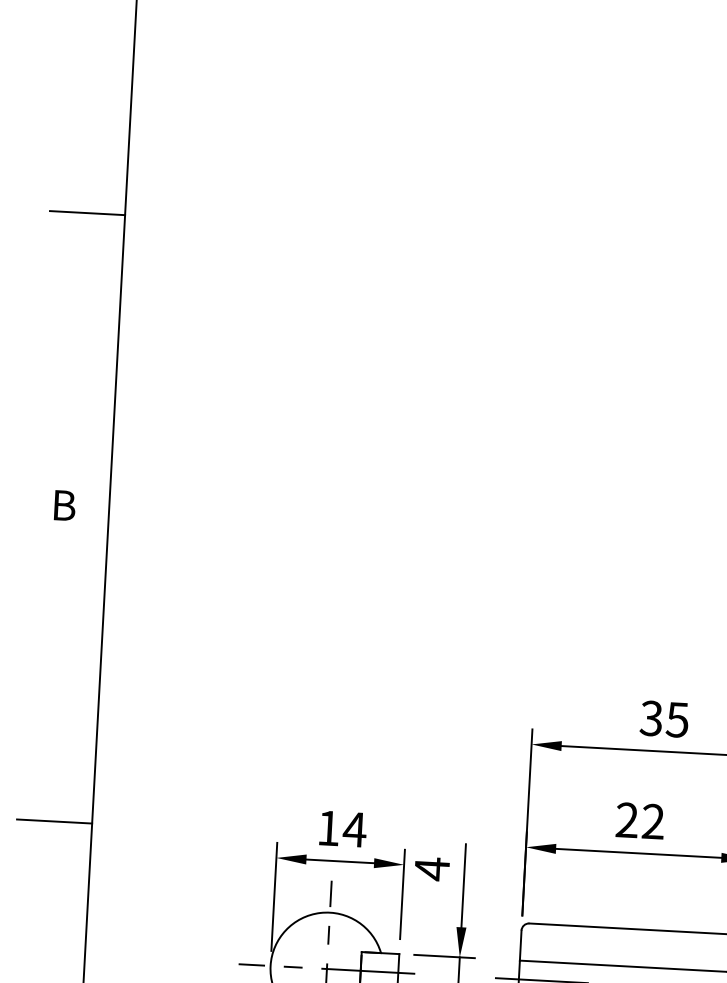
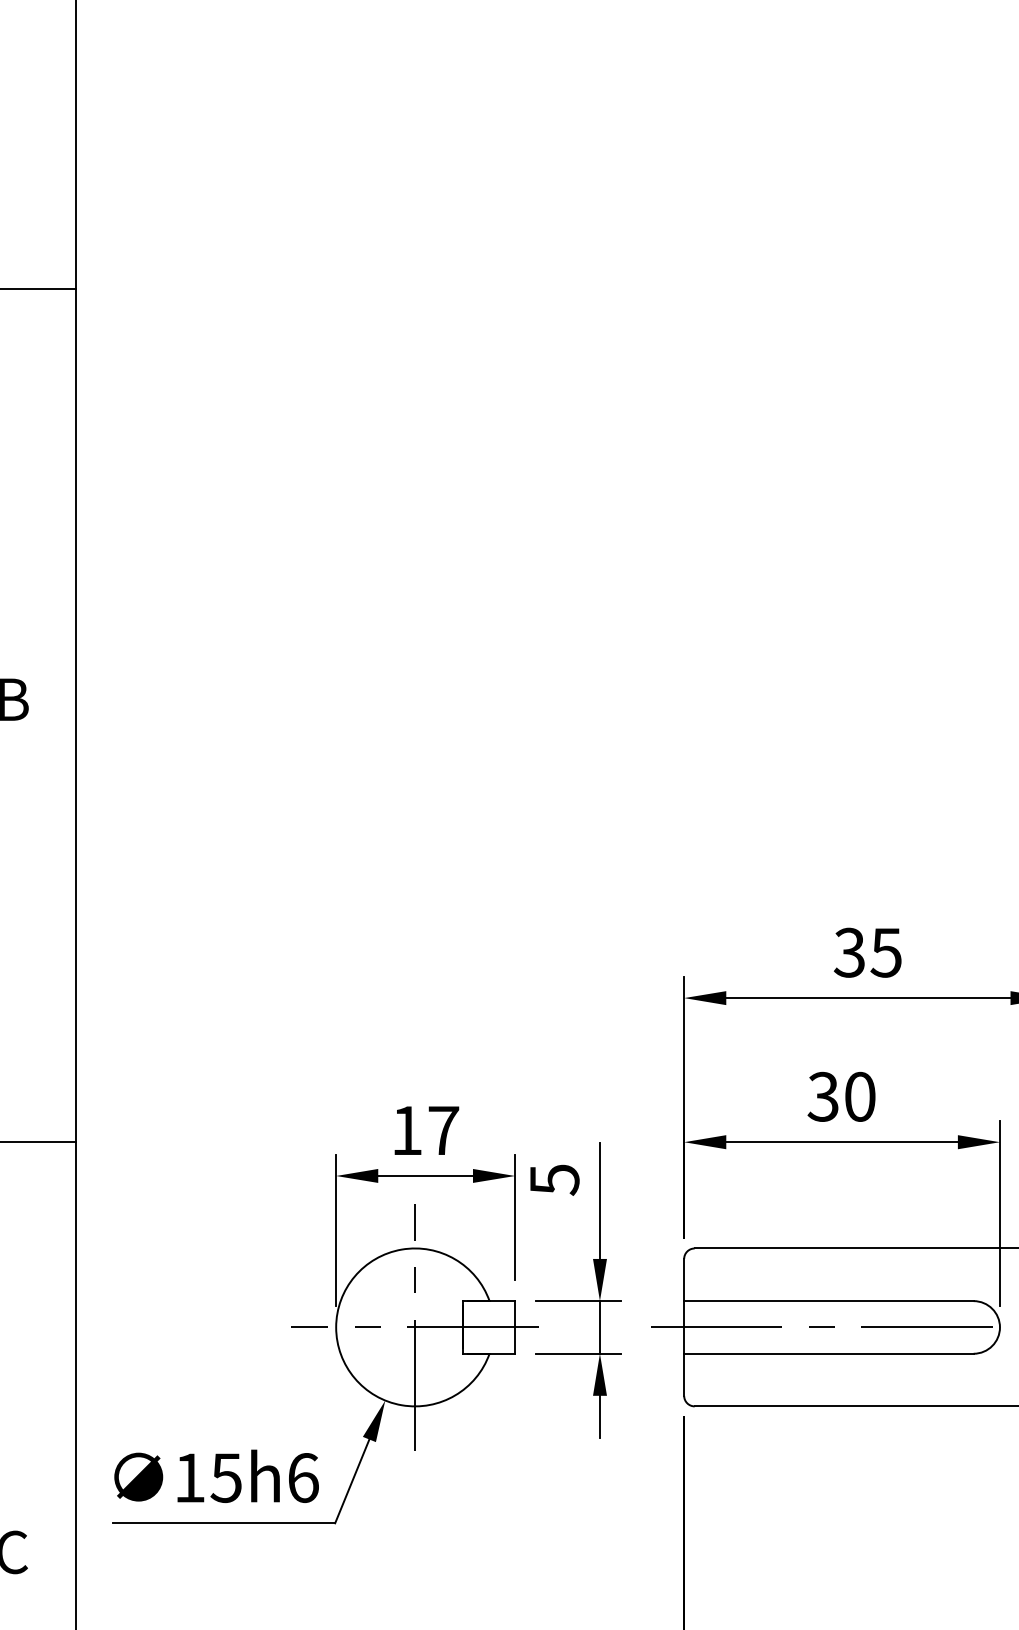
text: (640, 820) -> (841, 1096), 22 -> 30
text: (354, 829) -> (443, 1130), 14 -> 17
text: (432, 868) -> (554, 1179), 4 -> 5

